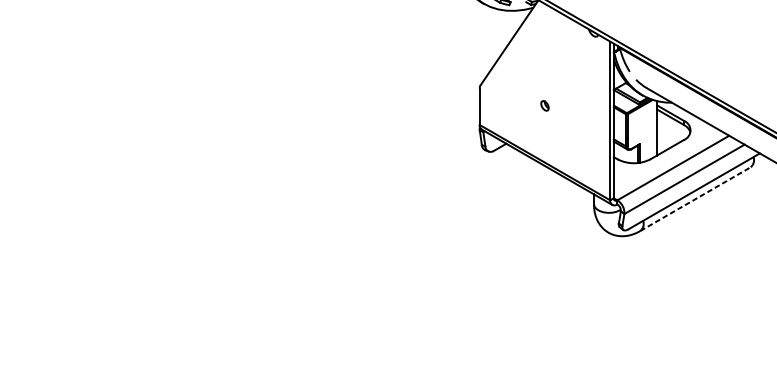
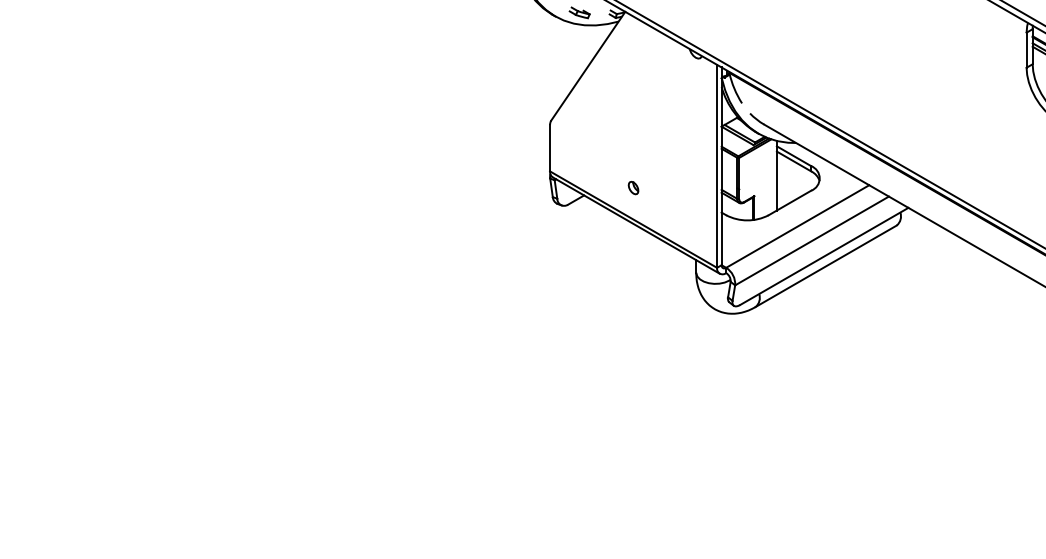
part: (544, 106) -> (633, 188), moved
line: (695, 199) -> (826, 266), dashed -> solid

